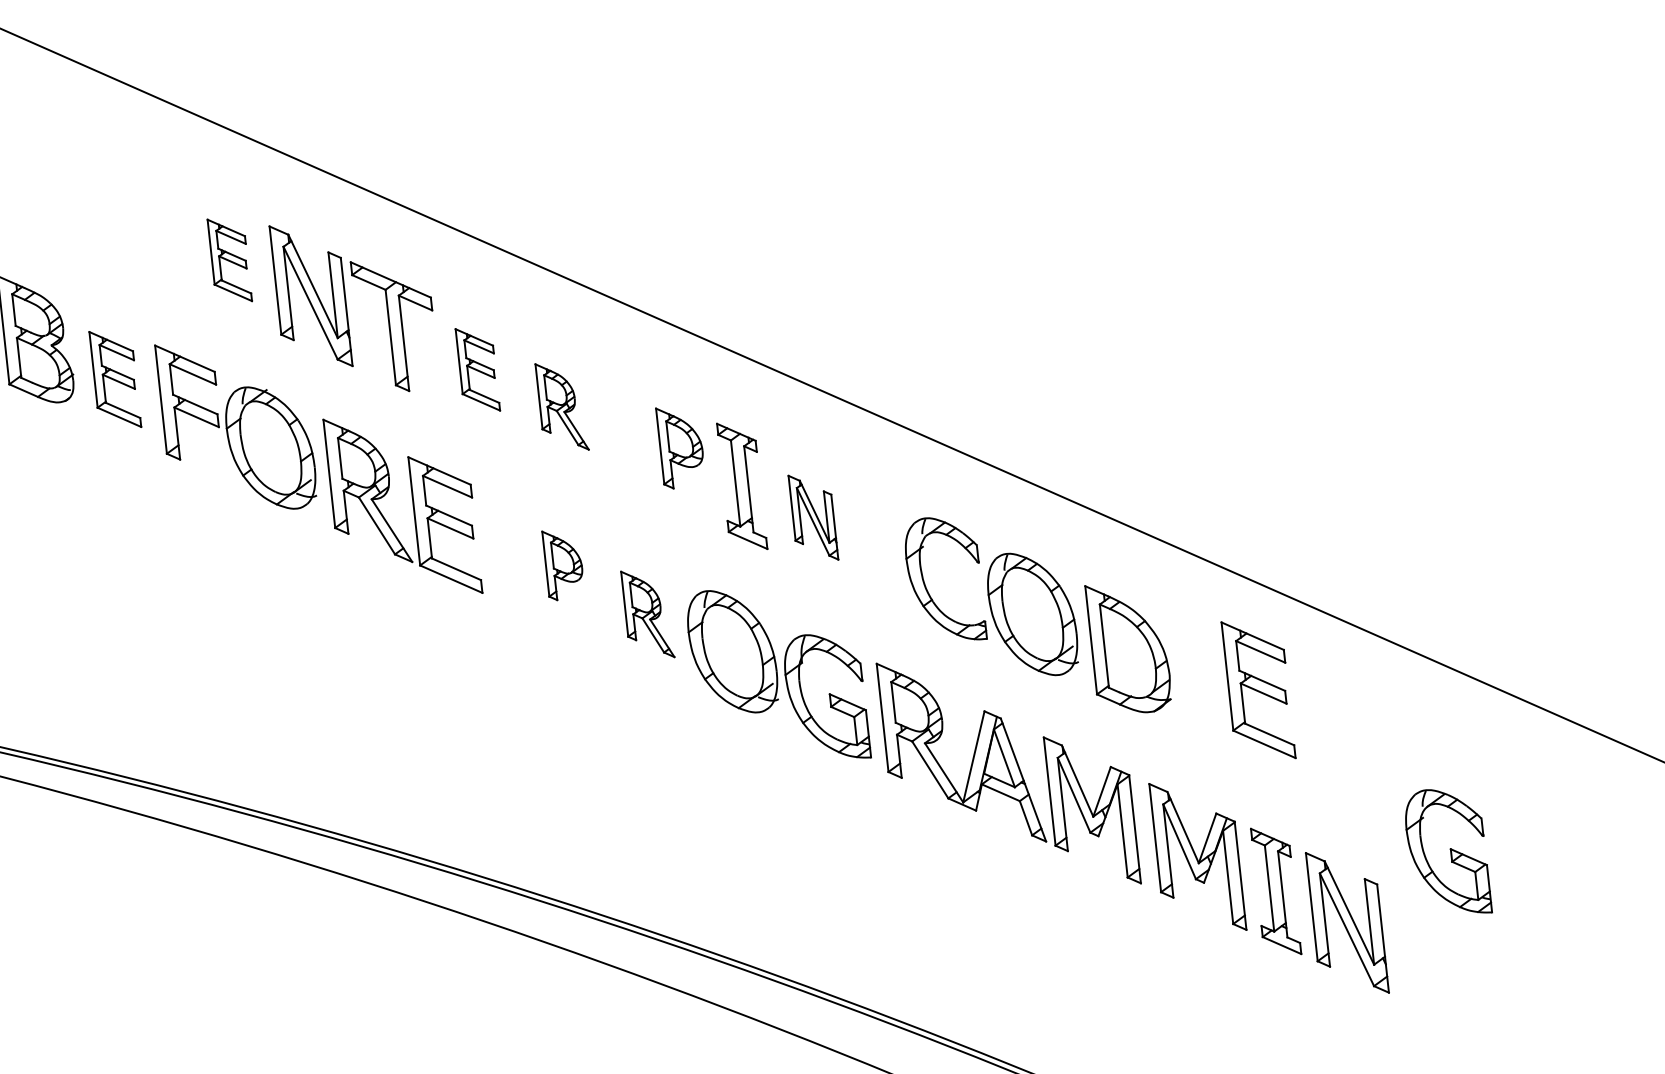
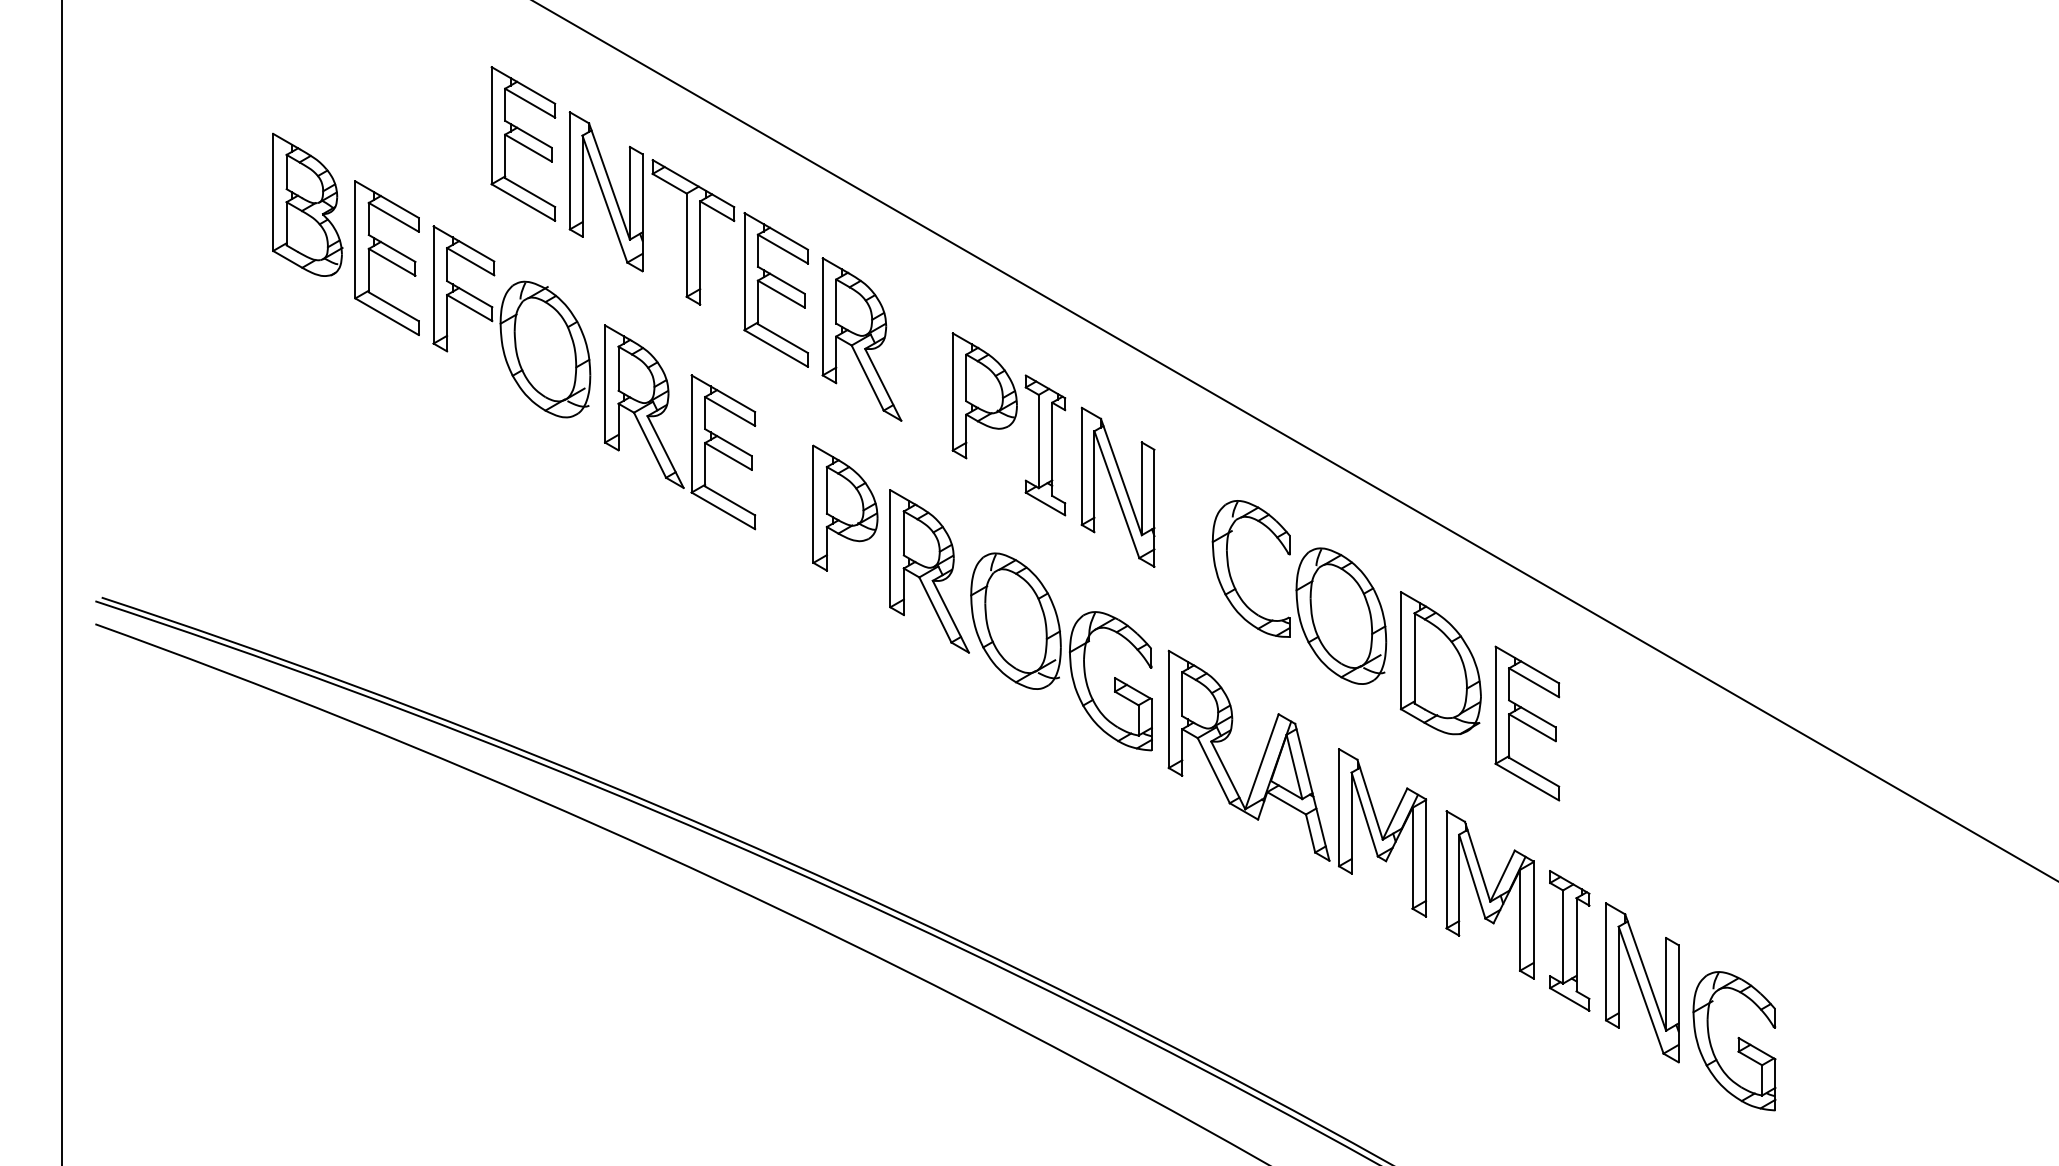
part: (229, 259) -> (523, 143), size x1.67
part: (477, 369) -> (775, 289), size x1.67
part: (114, 378) -> (386, 257), size x1.43
part: (561, 407) -> (861, 339), size x1.67
part: (680, 446) -> (984, 395), size x1.43
part: (812, 517) -> (1117, 486), size x1.67
part: (563, 563) -> (845, 507), size x1.67
part: (647, 614) -> (929, 571), size x1.67
part: (1258, 690) -> (1527, 723), moved
part: (1447, 852) -> (1734, 1041), moved

